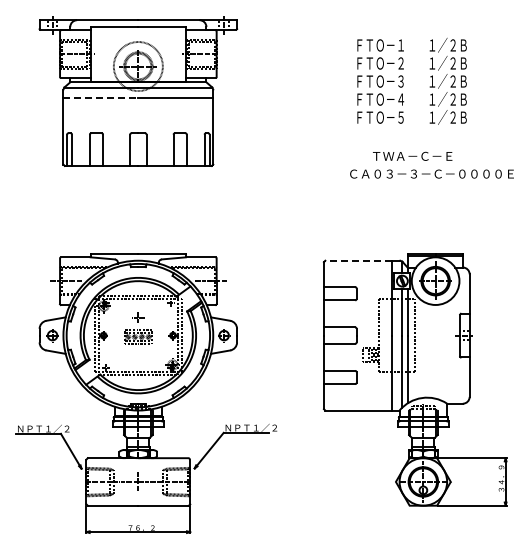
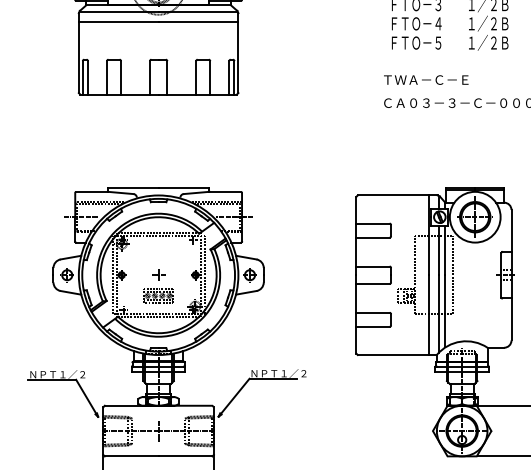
line: (101, 97) -> (119, 21), dashed -> solid
text: (412, 155) -> (426, 79), moved
line: (358, 260) -> (393, 195), dashed -> solid
part: (138, 328) -> (158, 286), moved

